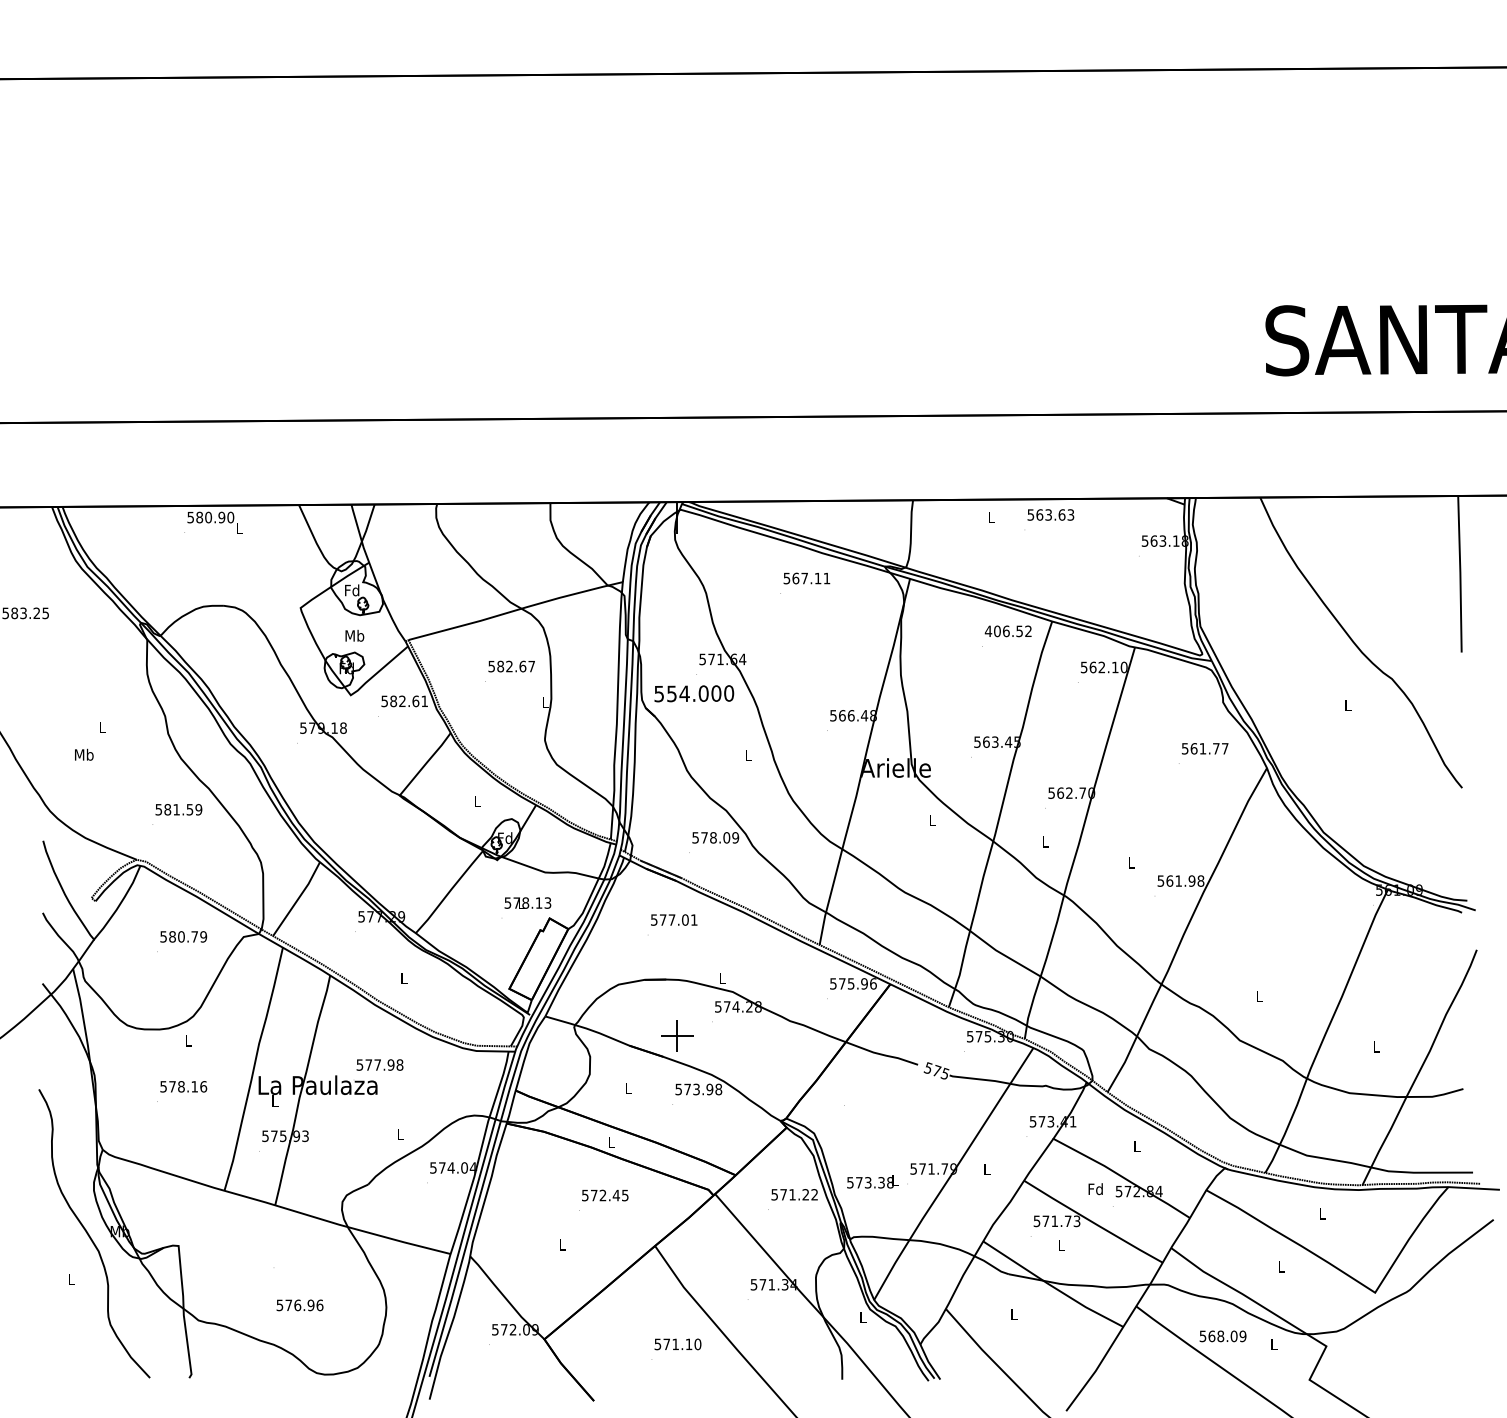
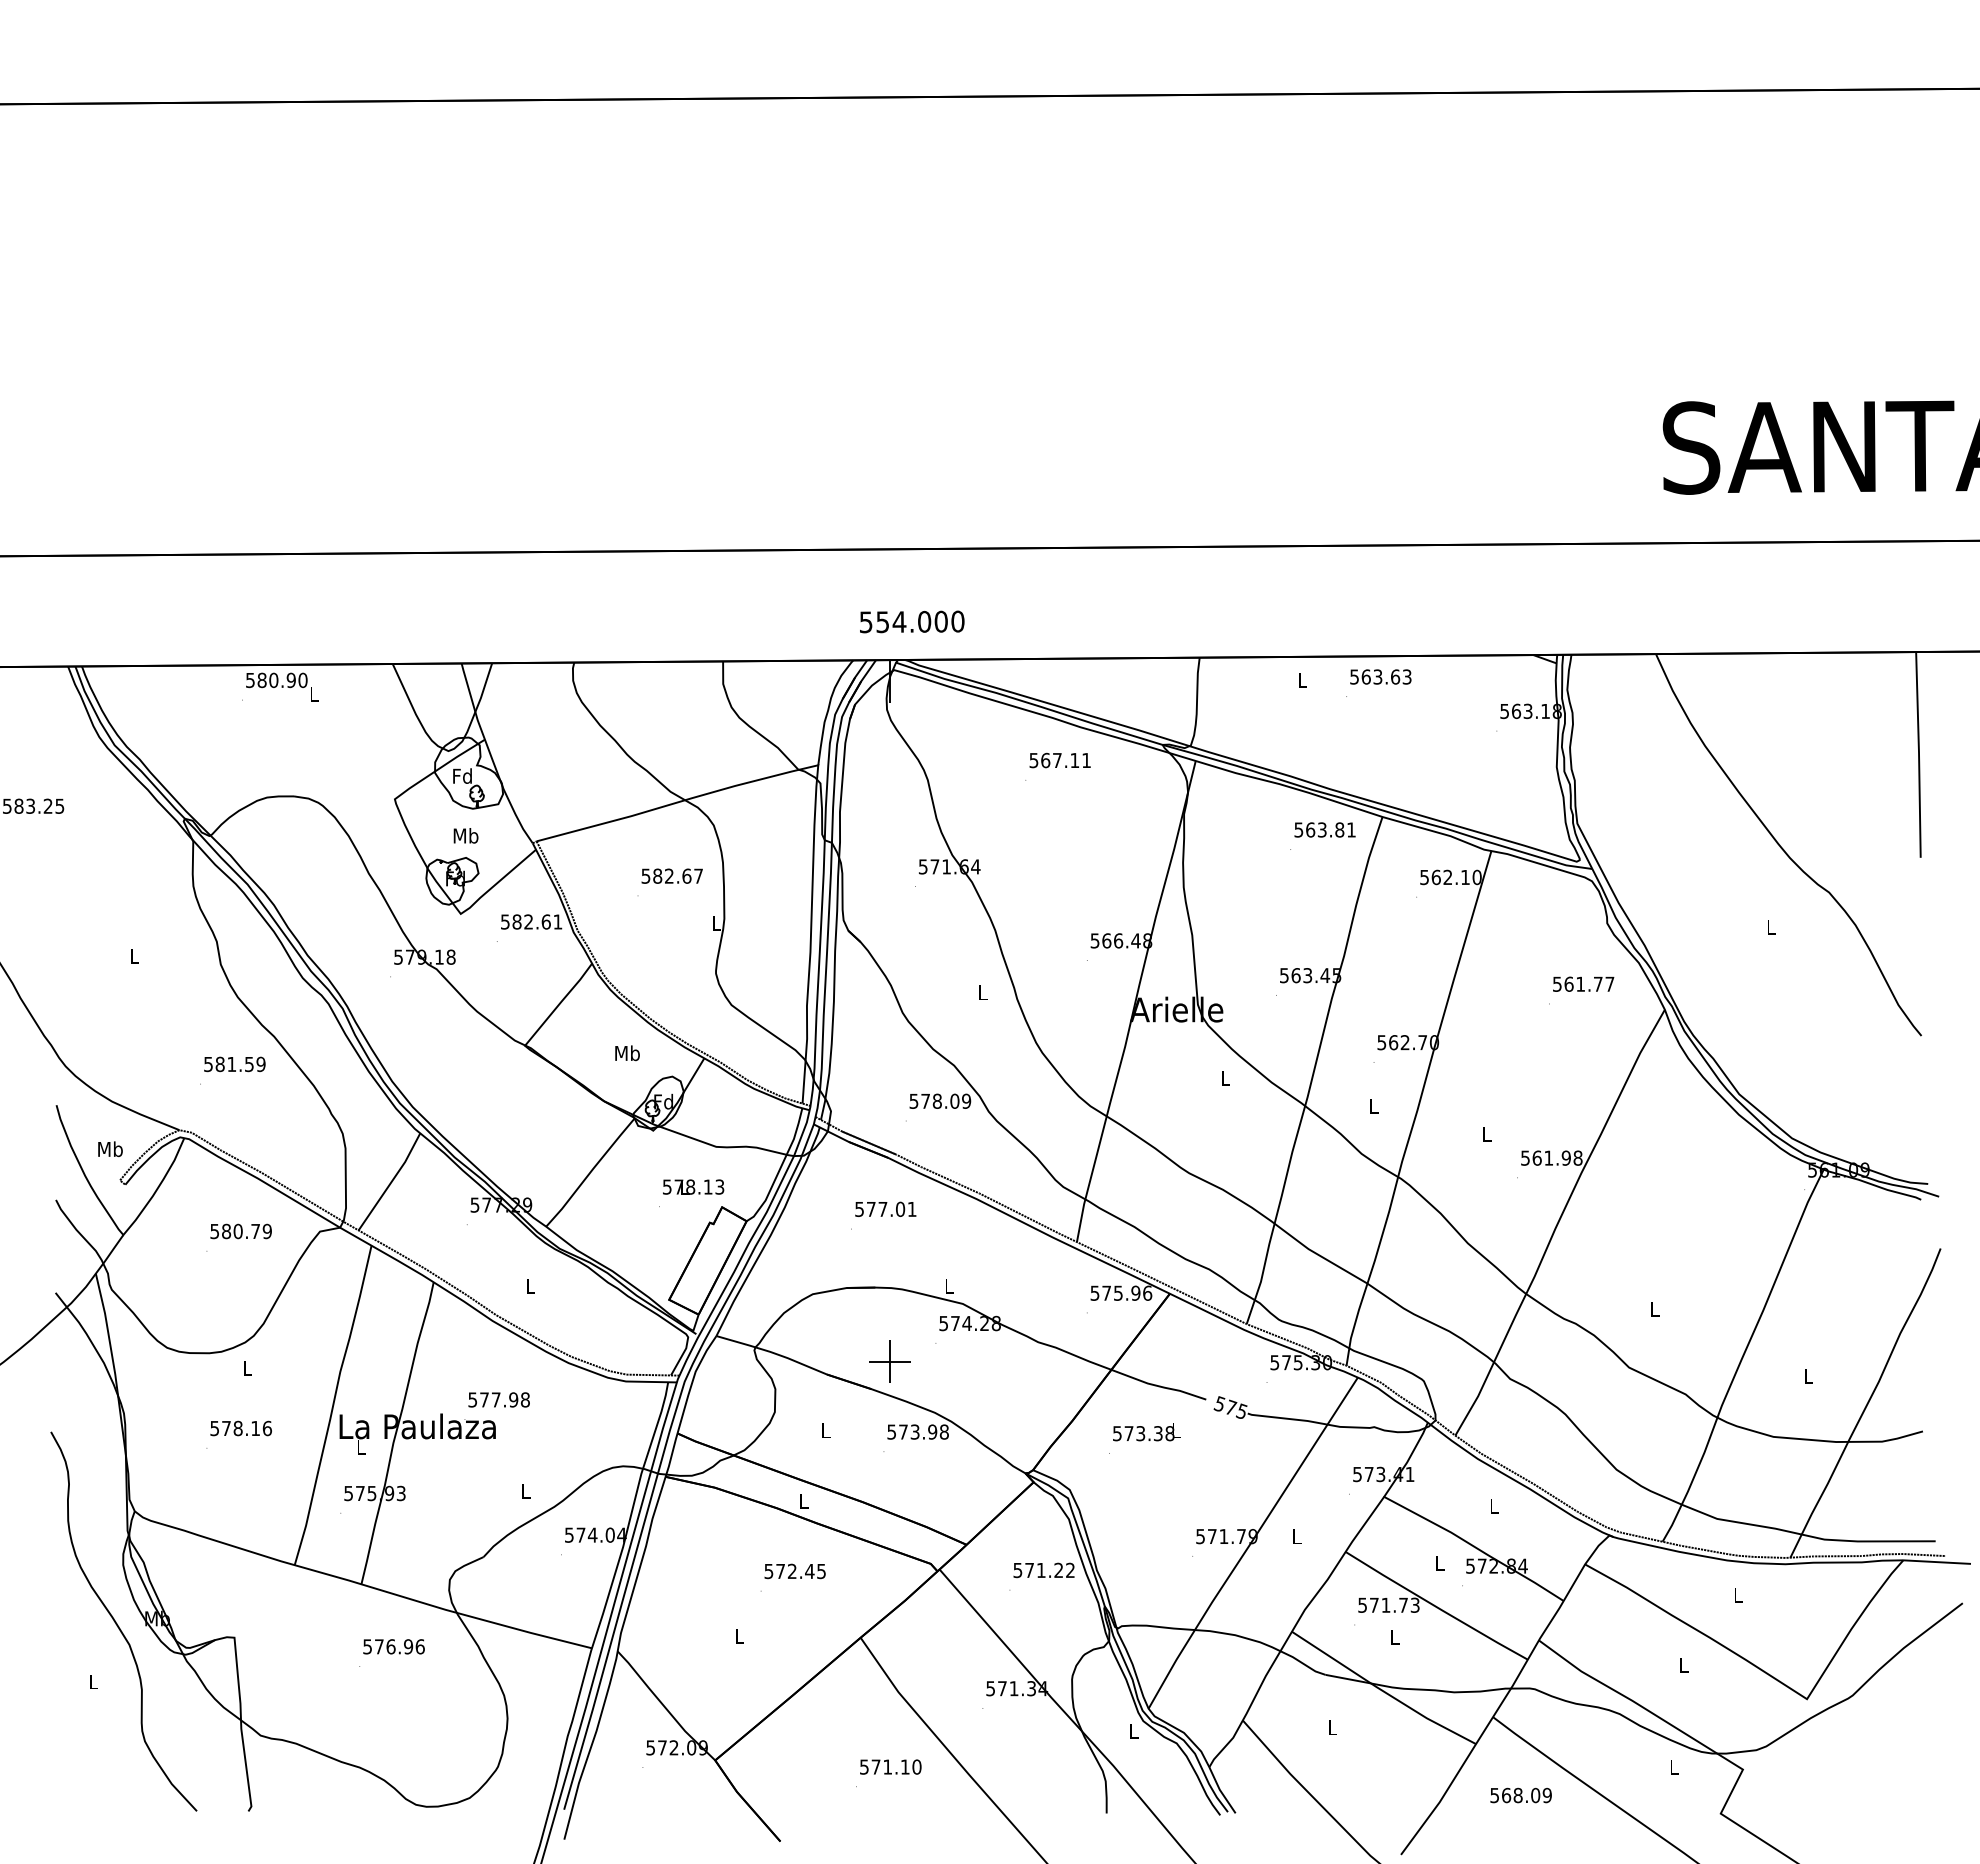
text: (1008, 631) -> (1324, 829), 406.52 -> 563.81
text: (694, 693) -> (912, 621), moved
text: (84, 755) -> (110, 1149), moved
text: (477, 801) -> (627, 1053), L -> Mb
text: (872, 1181) -> (1146, 1432), moved
text: (1095, 1188) -> (1439, 1562), Fd -> L
text: (299, 1305) -> (393, 1646), moved
text: (1222, 1336) -> (1520, 1795), moved

